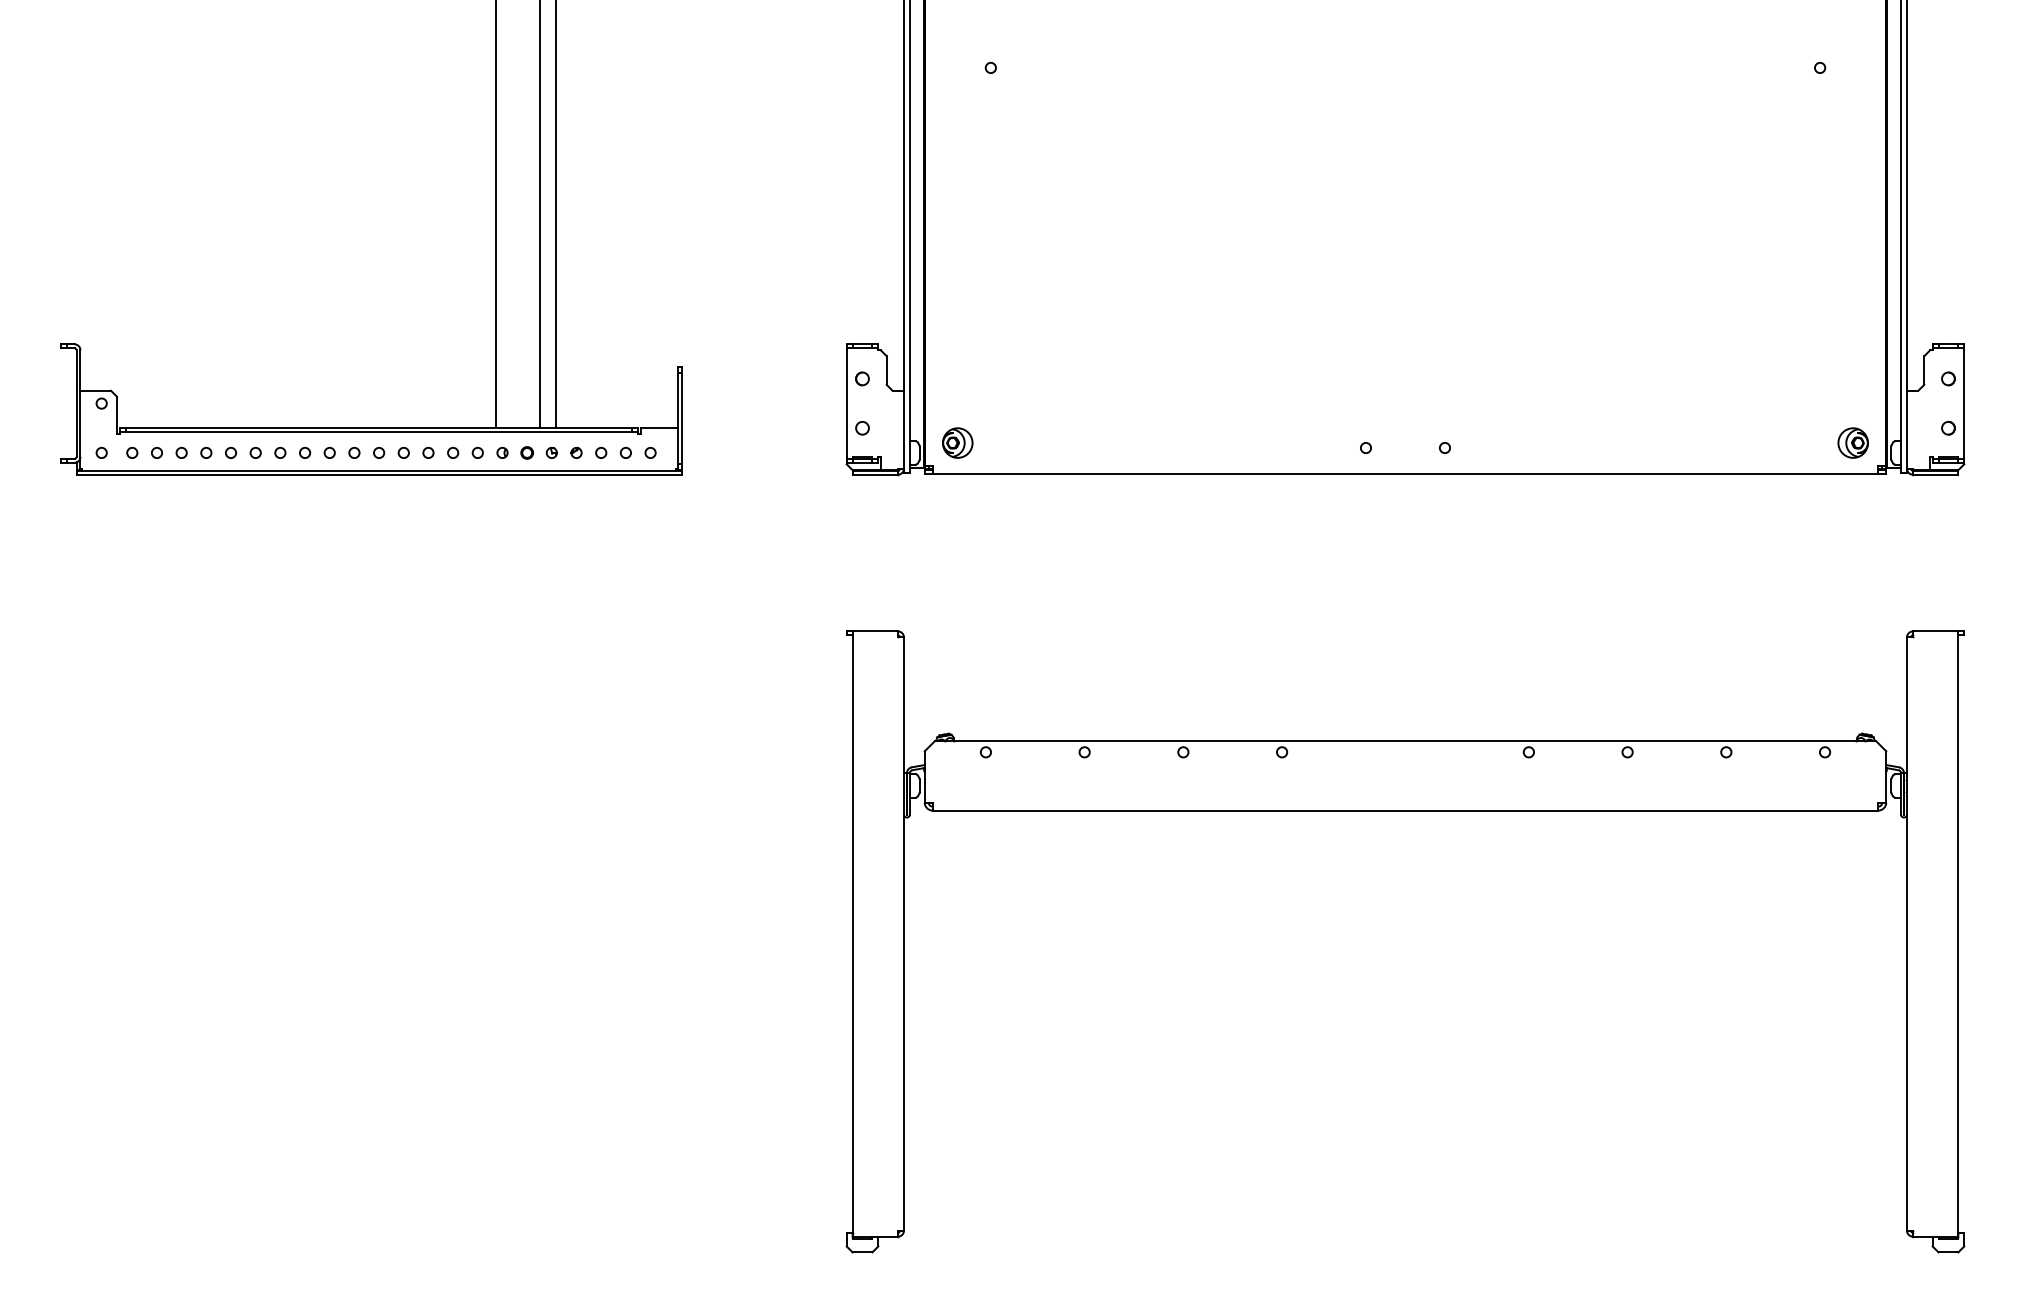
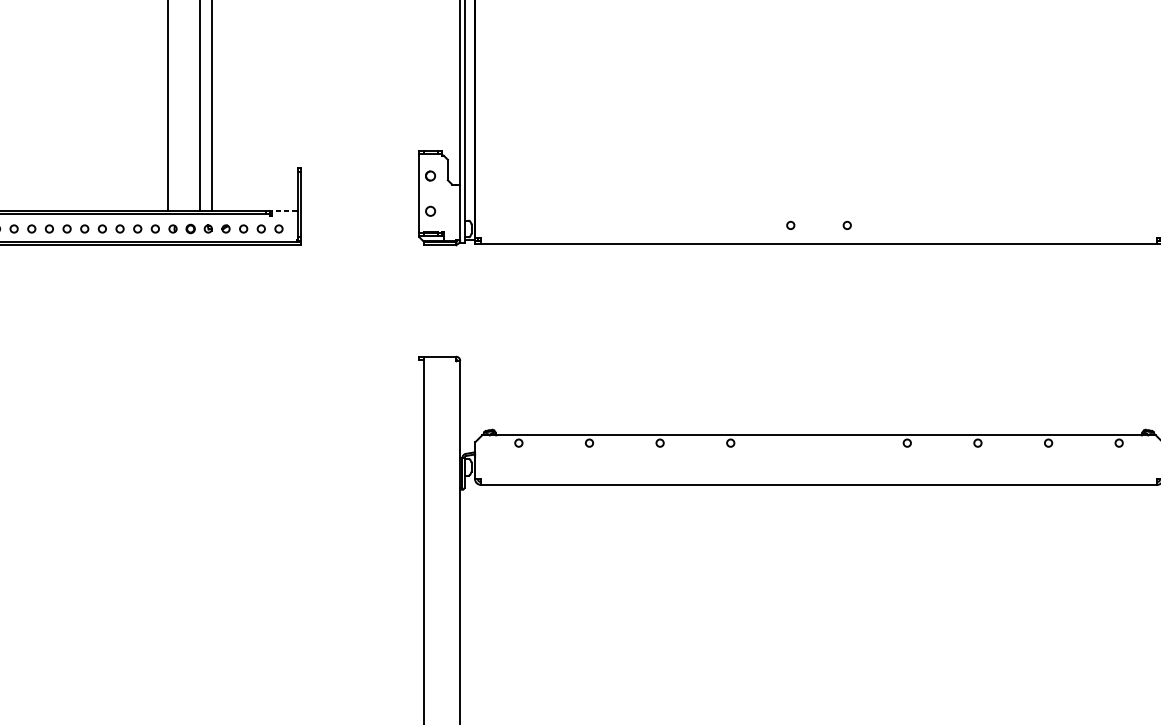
line: (658, 428) -> (284, 211), solid -> dashed
part: (957, 442) -> (498, 221), removed
part: (1852, 442) -> (1138, 221), removed

